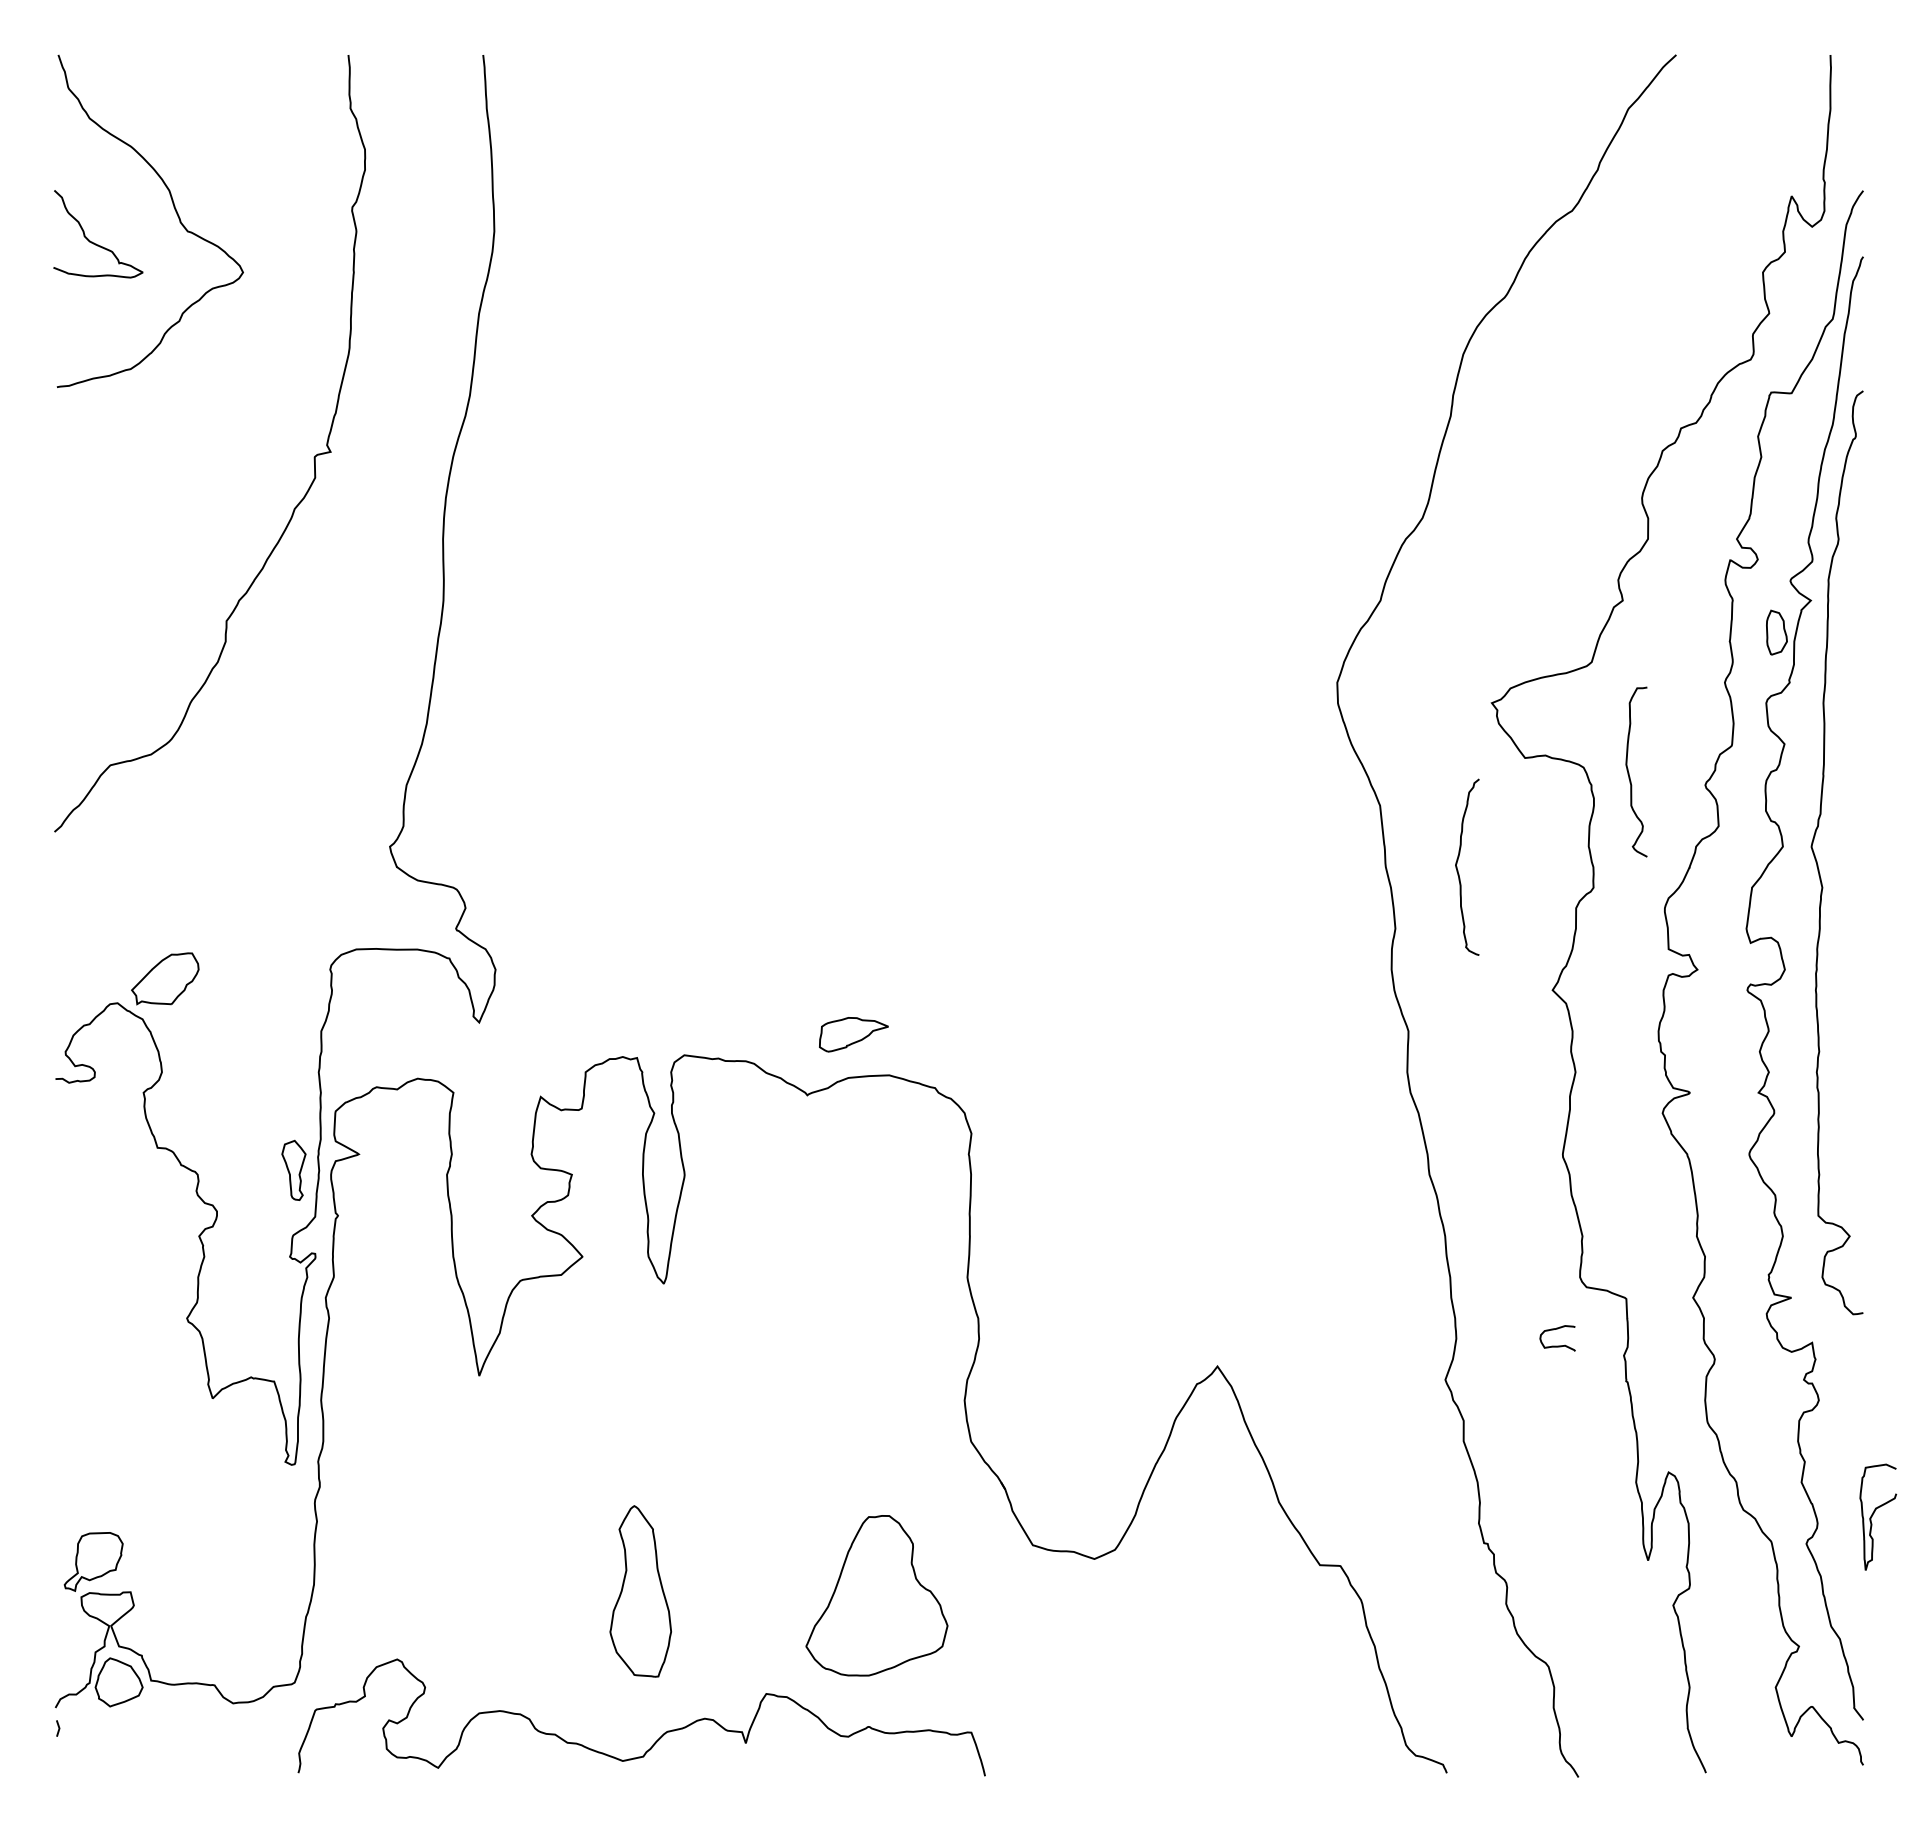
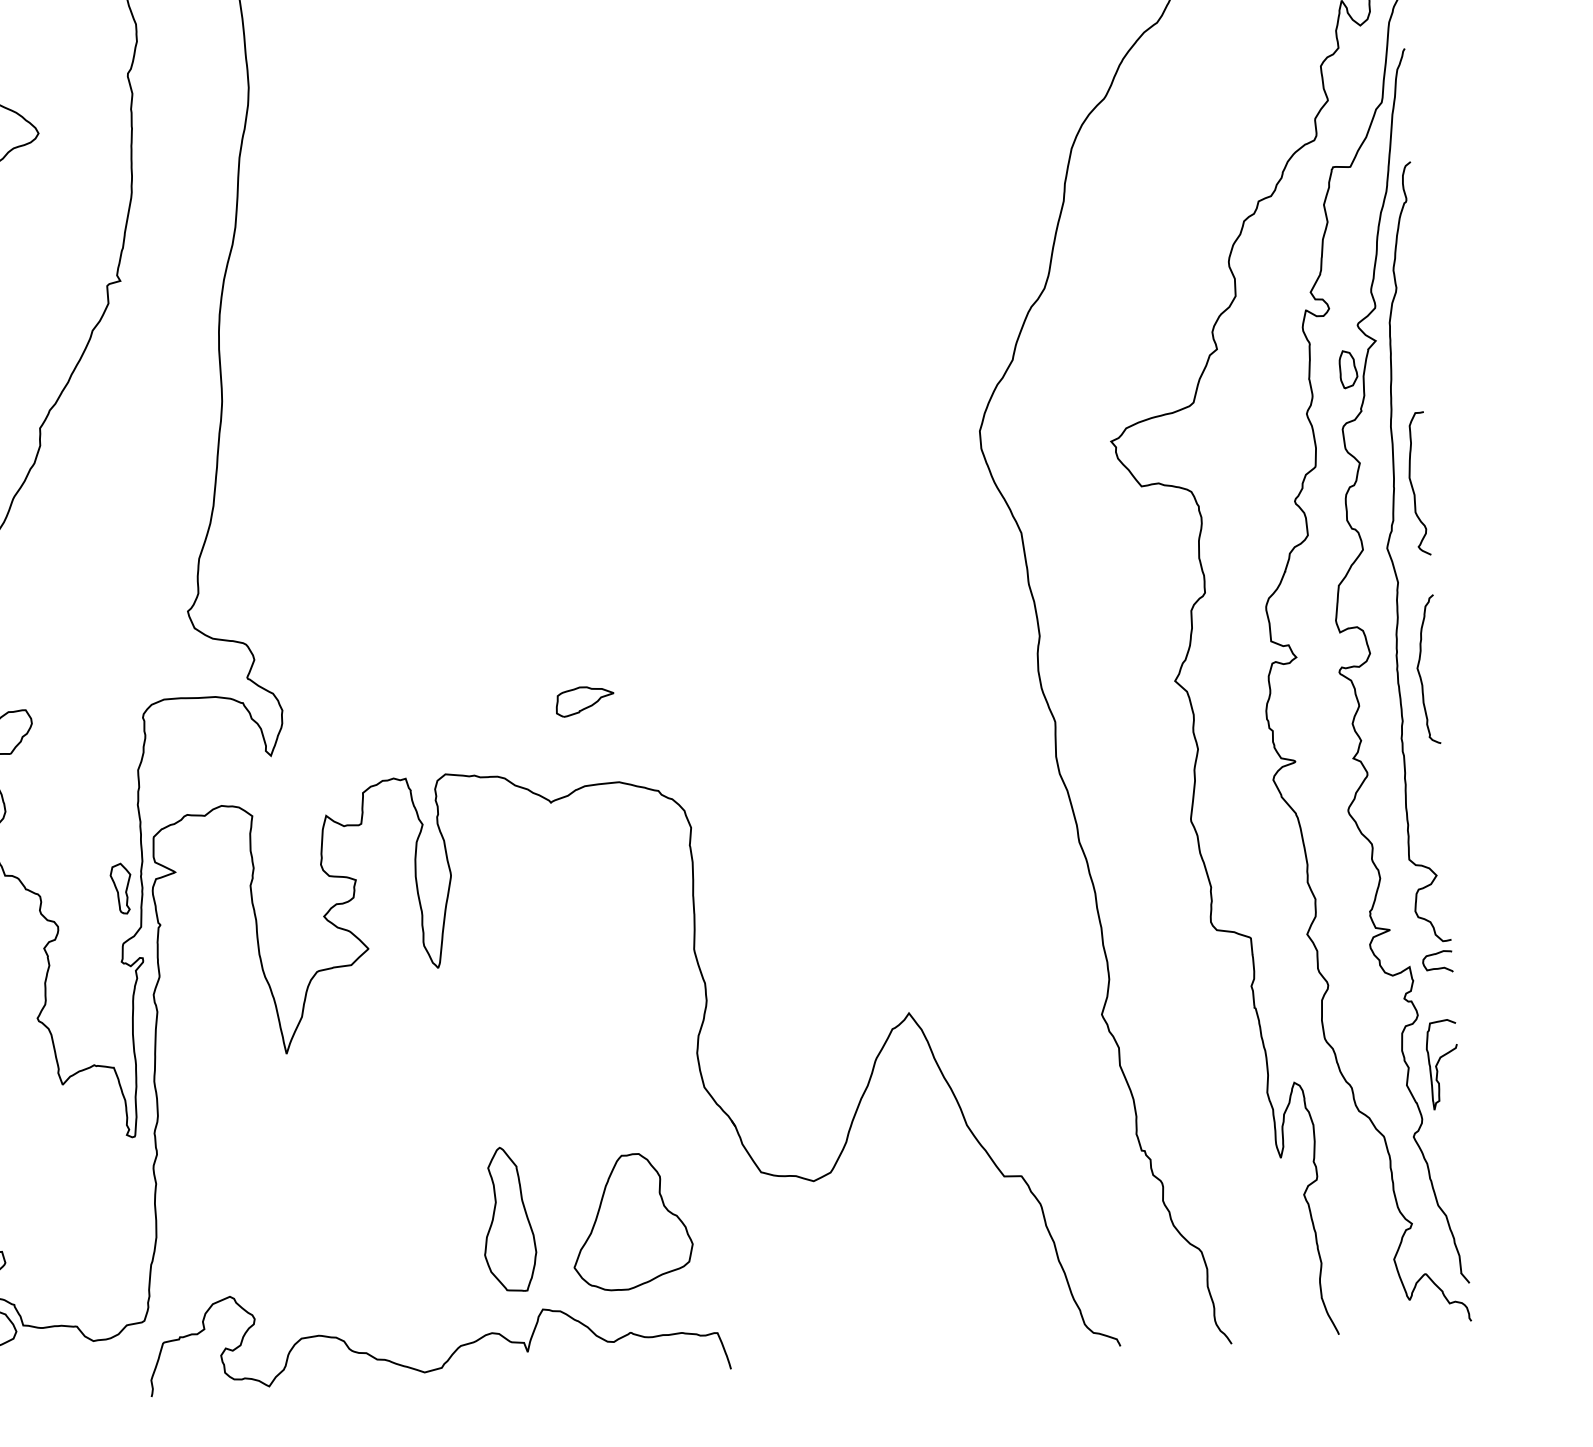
curve: (1629, 772) -> (1412, 484), moved
curve: (1458, 870) -> (1419, 672), moved
part: (853, 1034) -> (584, 701), moved
curve: (1557, 1345) -> (1437, 967), moved
curve: (1874, 1513) -> (1439, 1061), moved
part: (640, 1591) -> (508, 1219), moved

